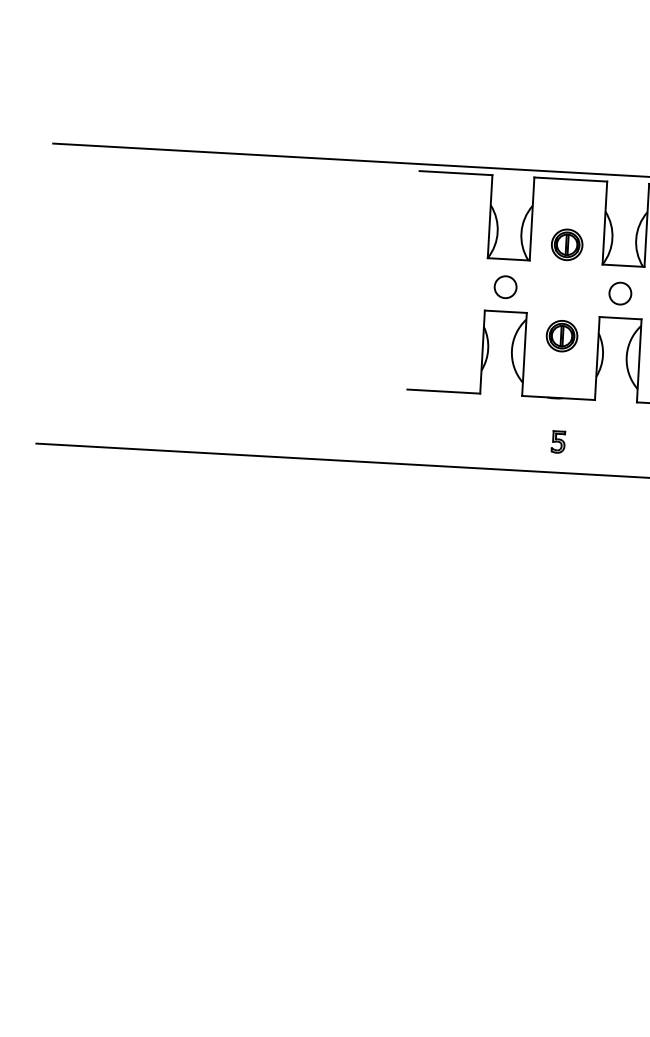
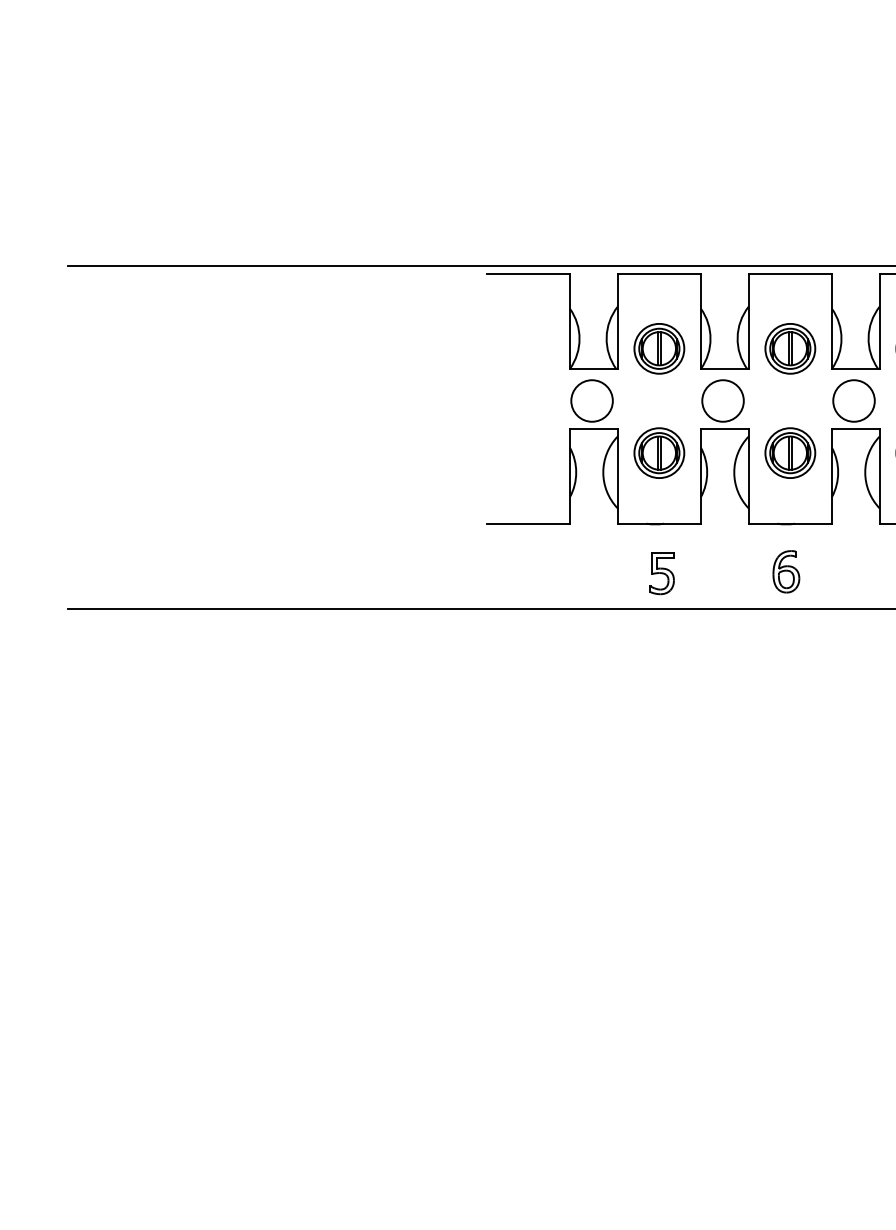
part: (567, 244) -> (659, 348), size x1.43
circle: (505, 286) -> (591, 400), size x1.67
circle: (619, 293) -> (722, 400), size x1.67
part: (562, 335) -> (659, 452), size x1.43
part: (557, 441) -> (661, 573), size x1.67

